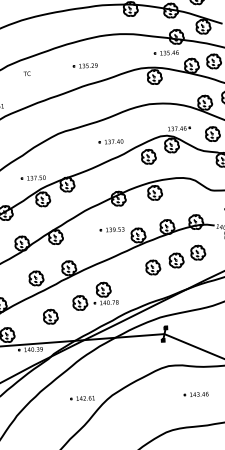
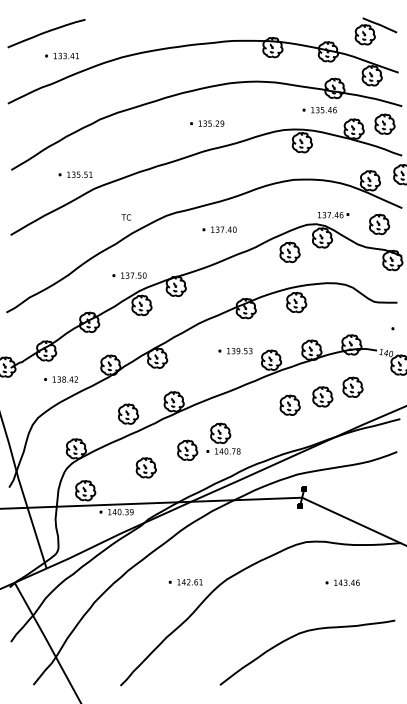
text: (27, 73) -> (126, 217), moved
part: (110, 141) -> (219, 229), moved

